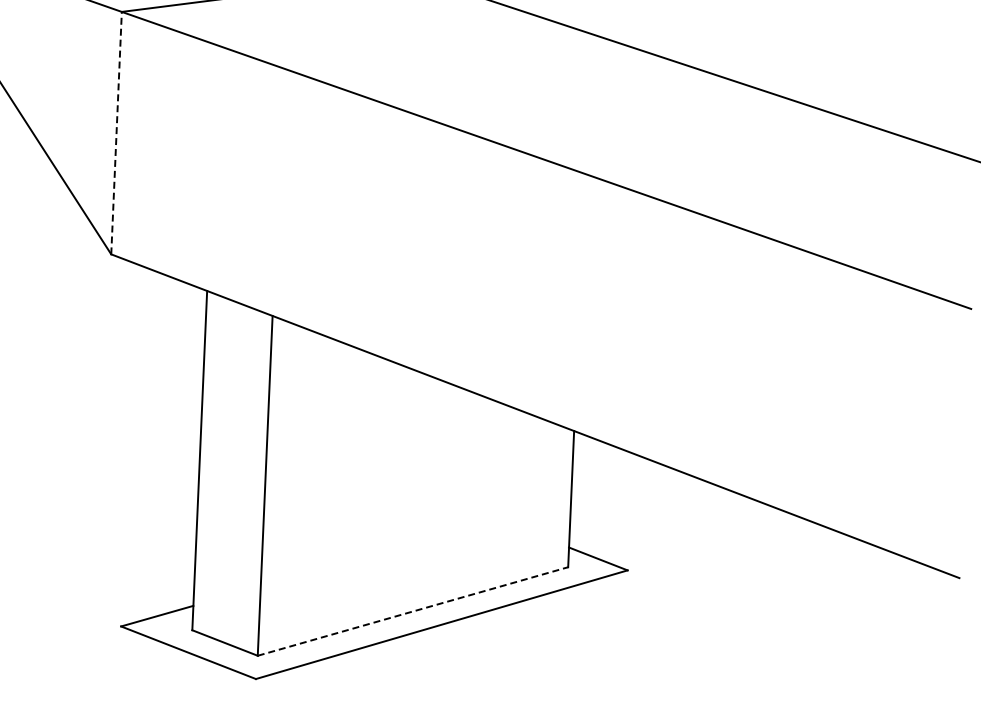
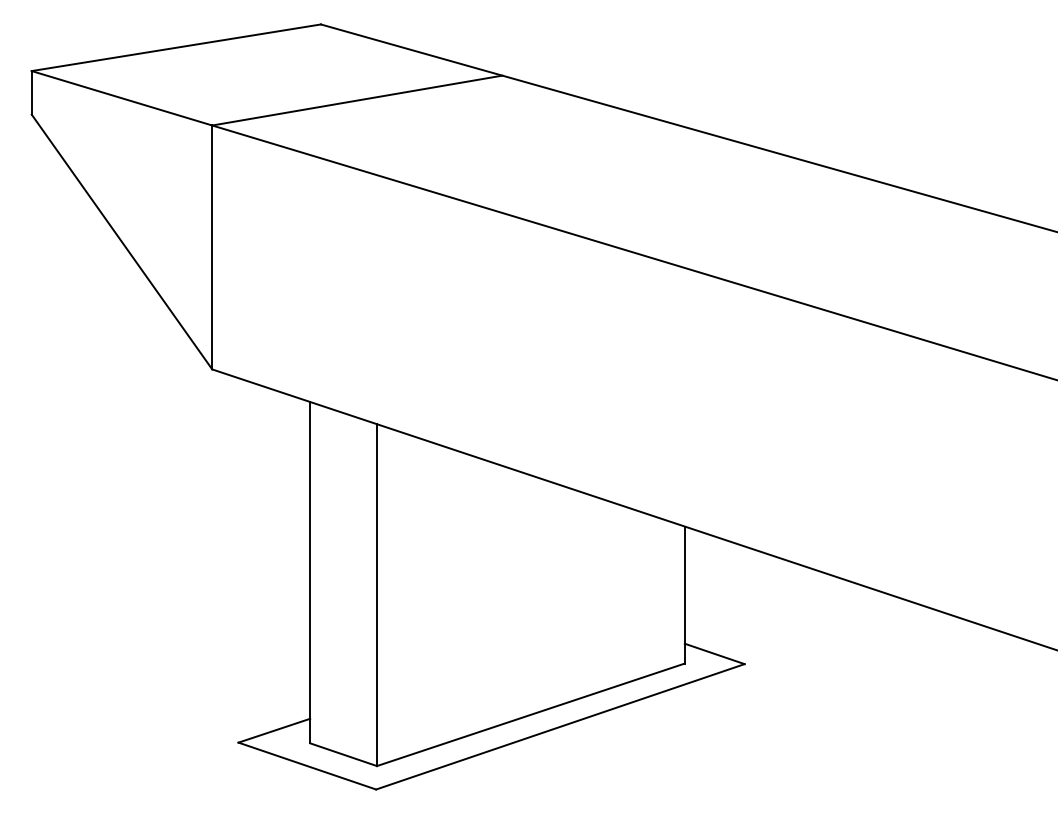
line: (116, 133) -> (212, 247), dashed -> solid
line: (413, 611) -> (531, 714), dashed -> solid

